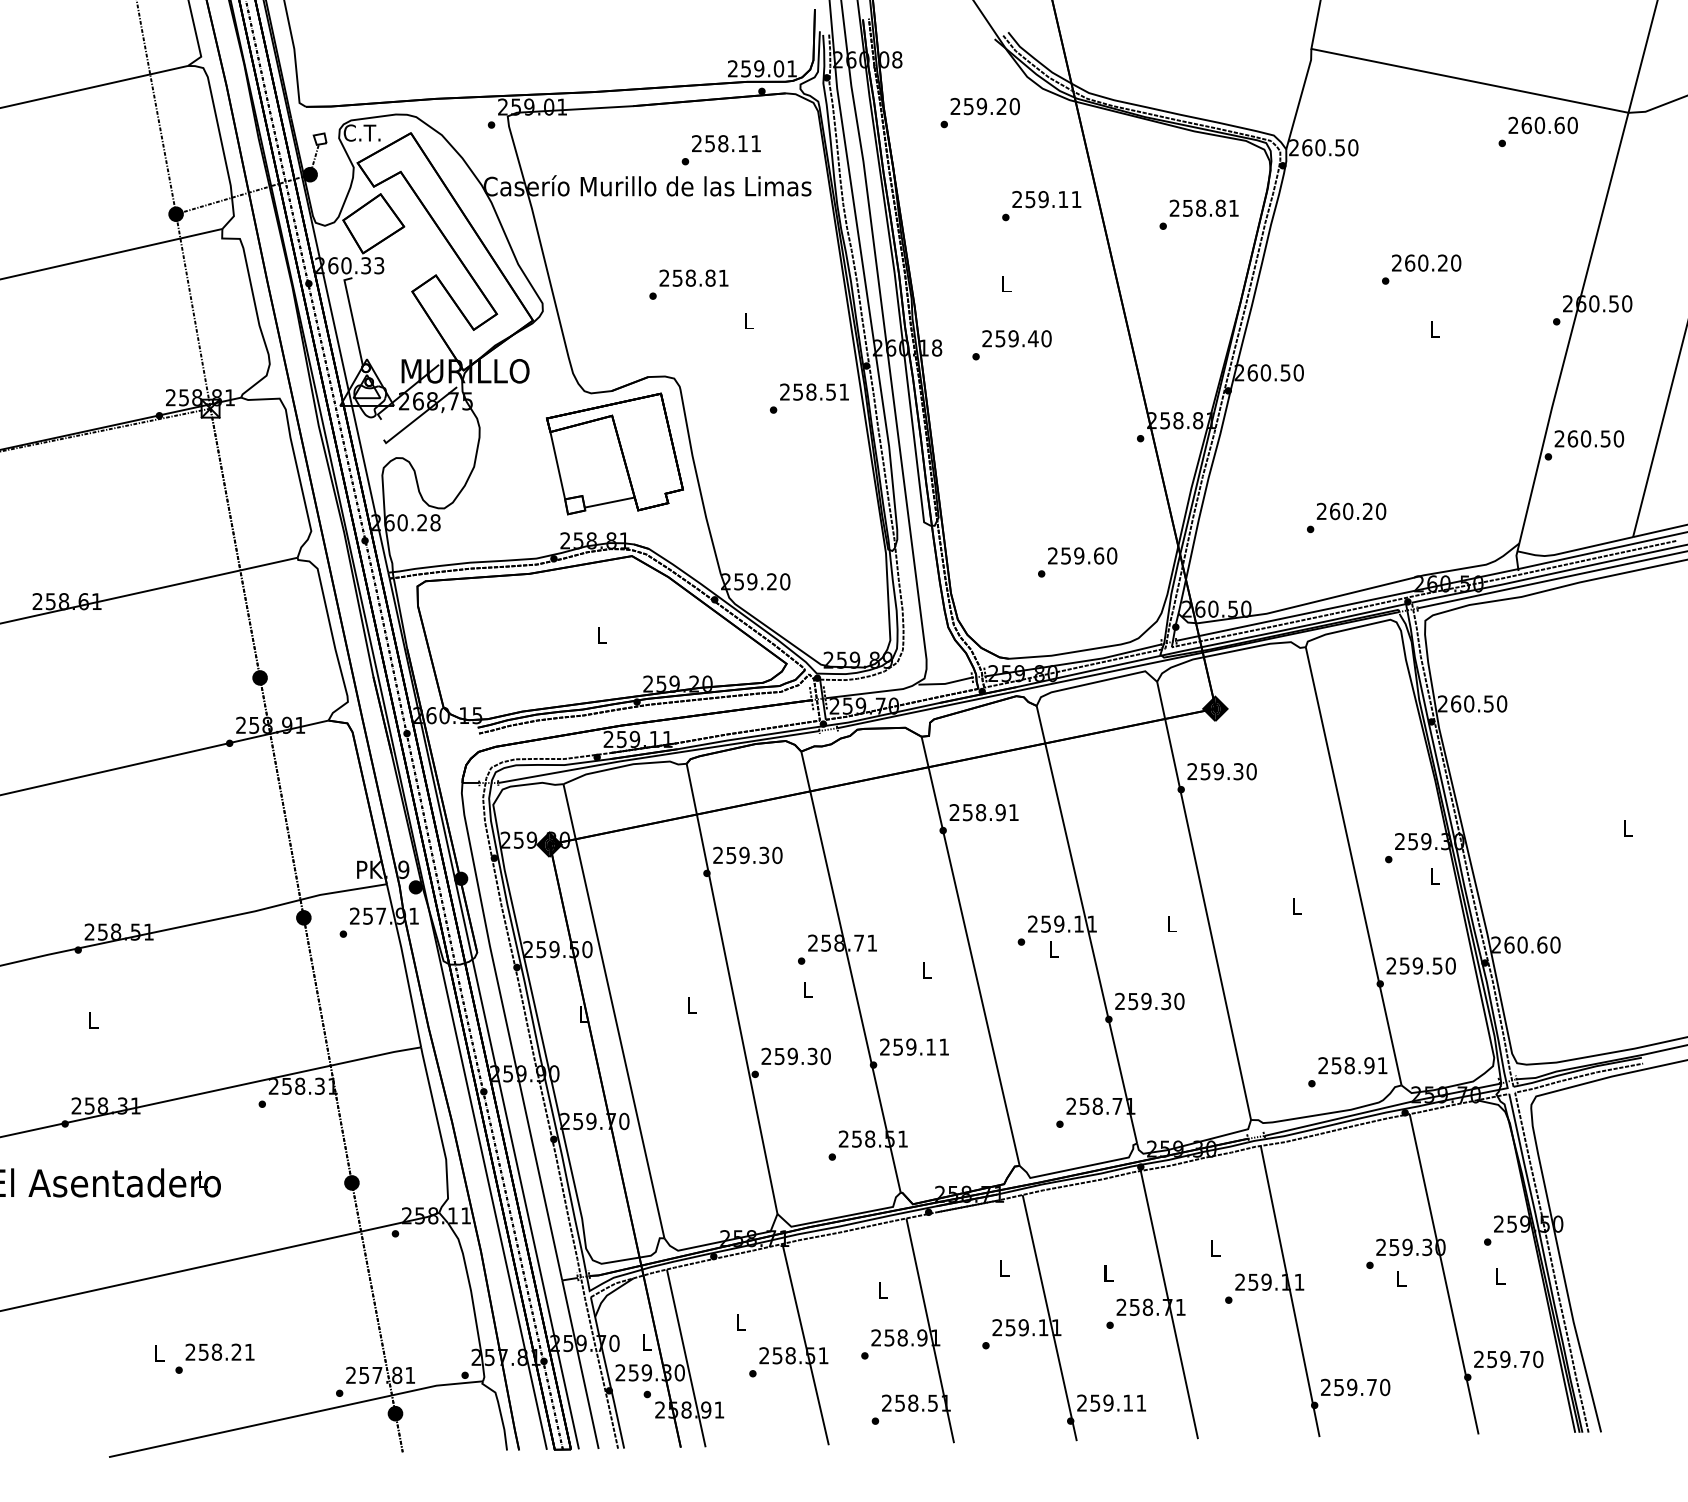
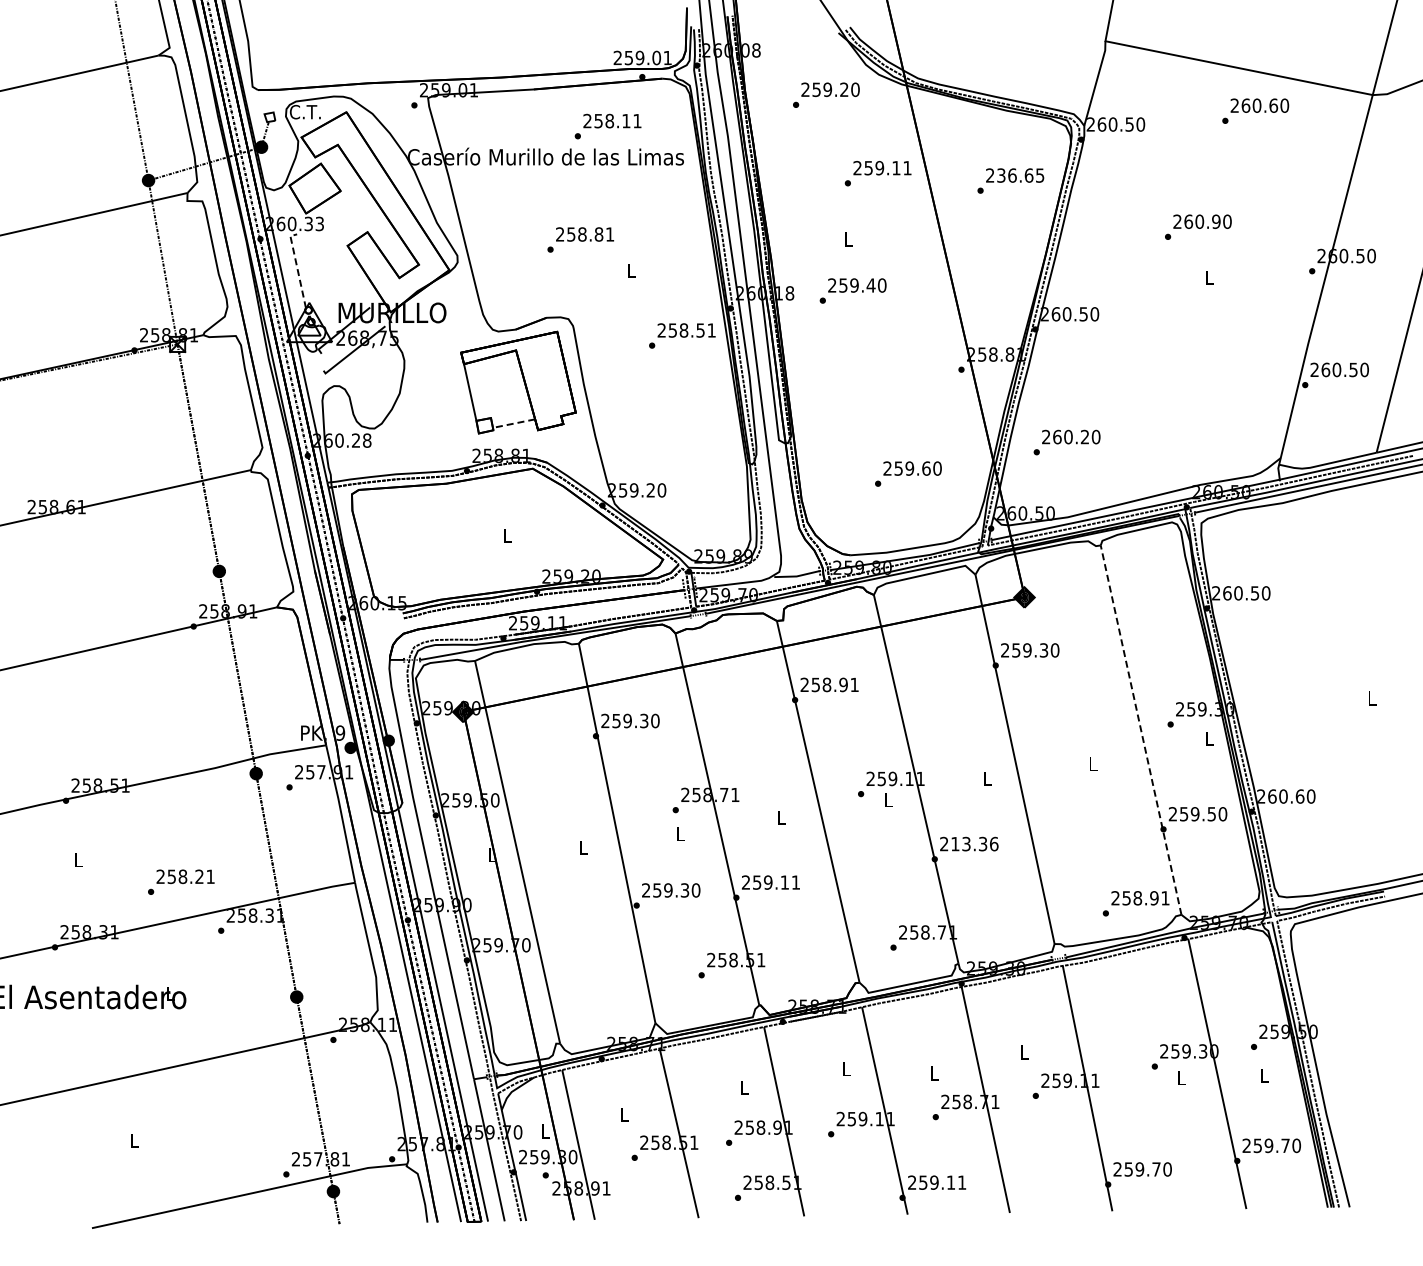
text: (1538, 131) -> (1255, 110), moved
text: (1210, 208) -> (1020, 175), 258.81 -> 236.65
text: (1443, 262) -> (1216, 221), 260.20 -> 260.90
line: (352, 318) -> (297, 268), solid -> dashed
line: (610, 502) -> (514, 423), solid -> dashed
text: (1345, 517) -> (1066, 442), moved
line: (1352, 865) -> (1140, 729), solid -> dashed
text: (1156, 1000) -> (974, 843), 259.30 -> 213.36
text: (215, 1357) -> (181, 881), moved

